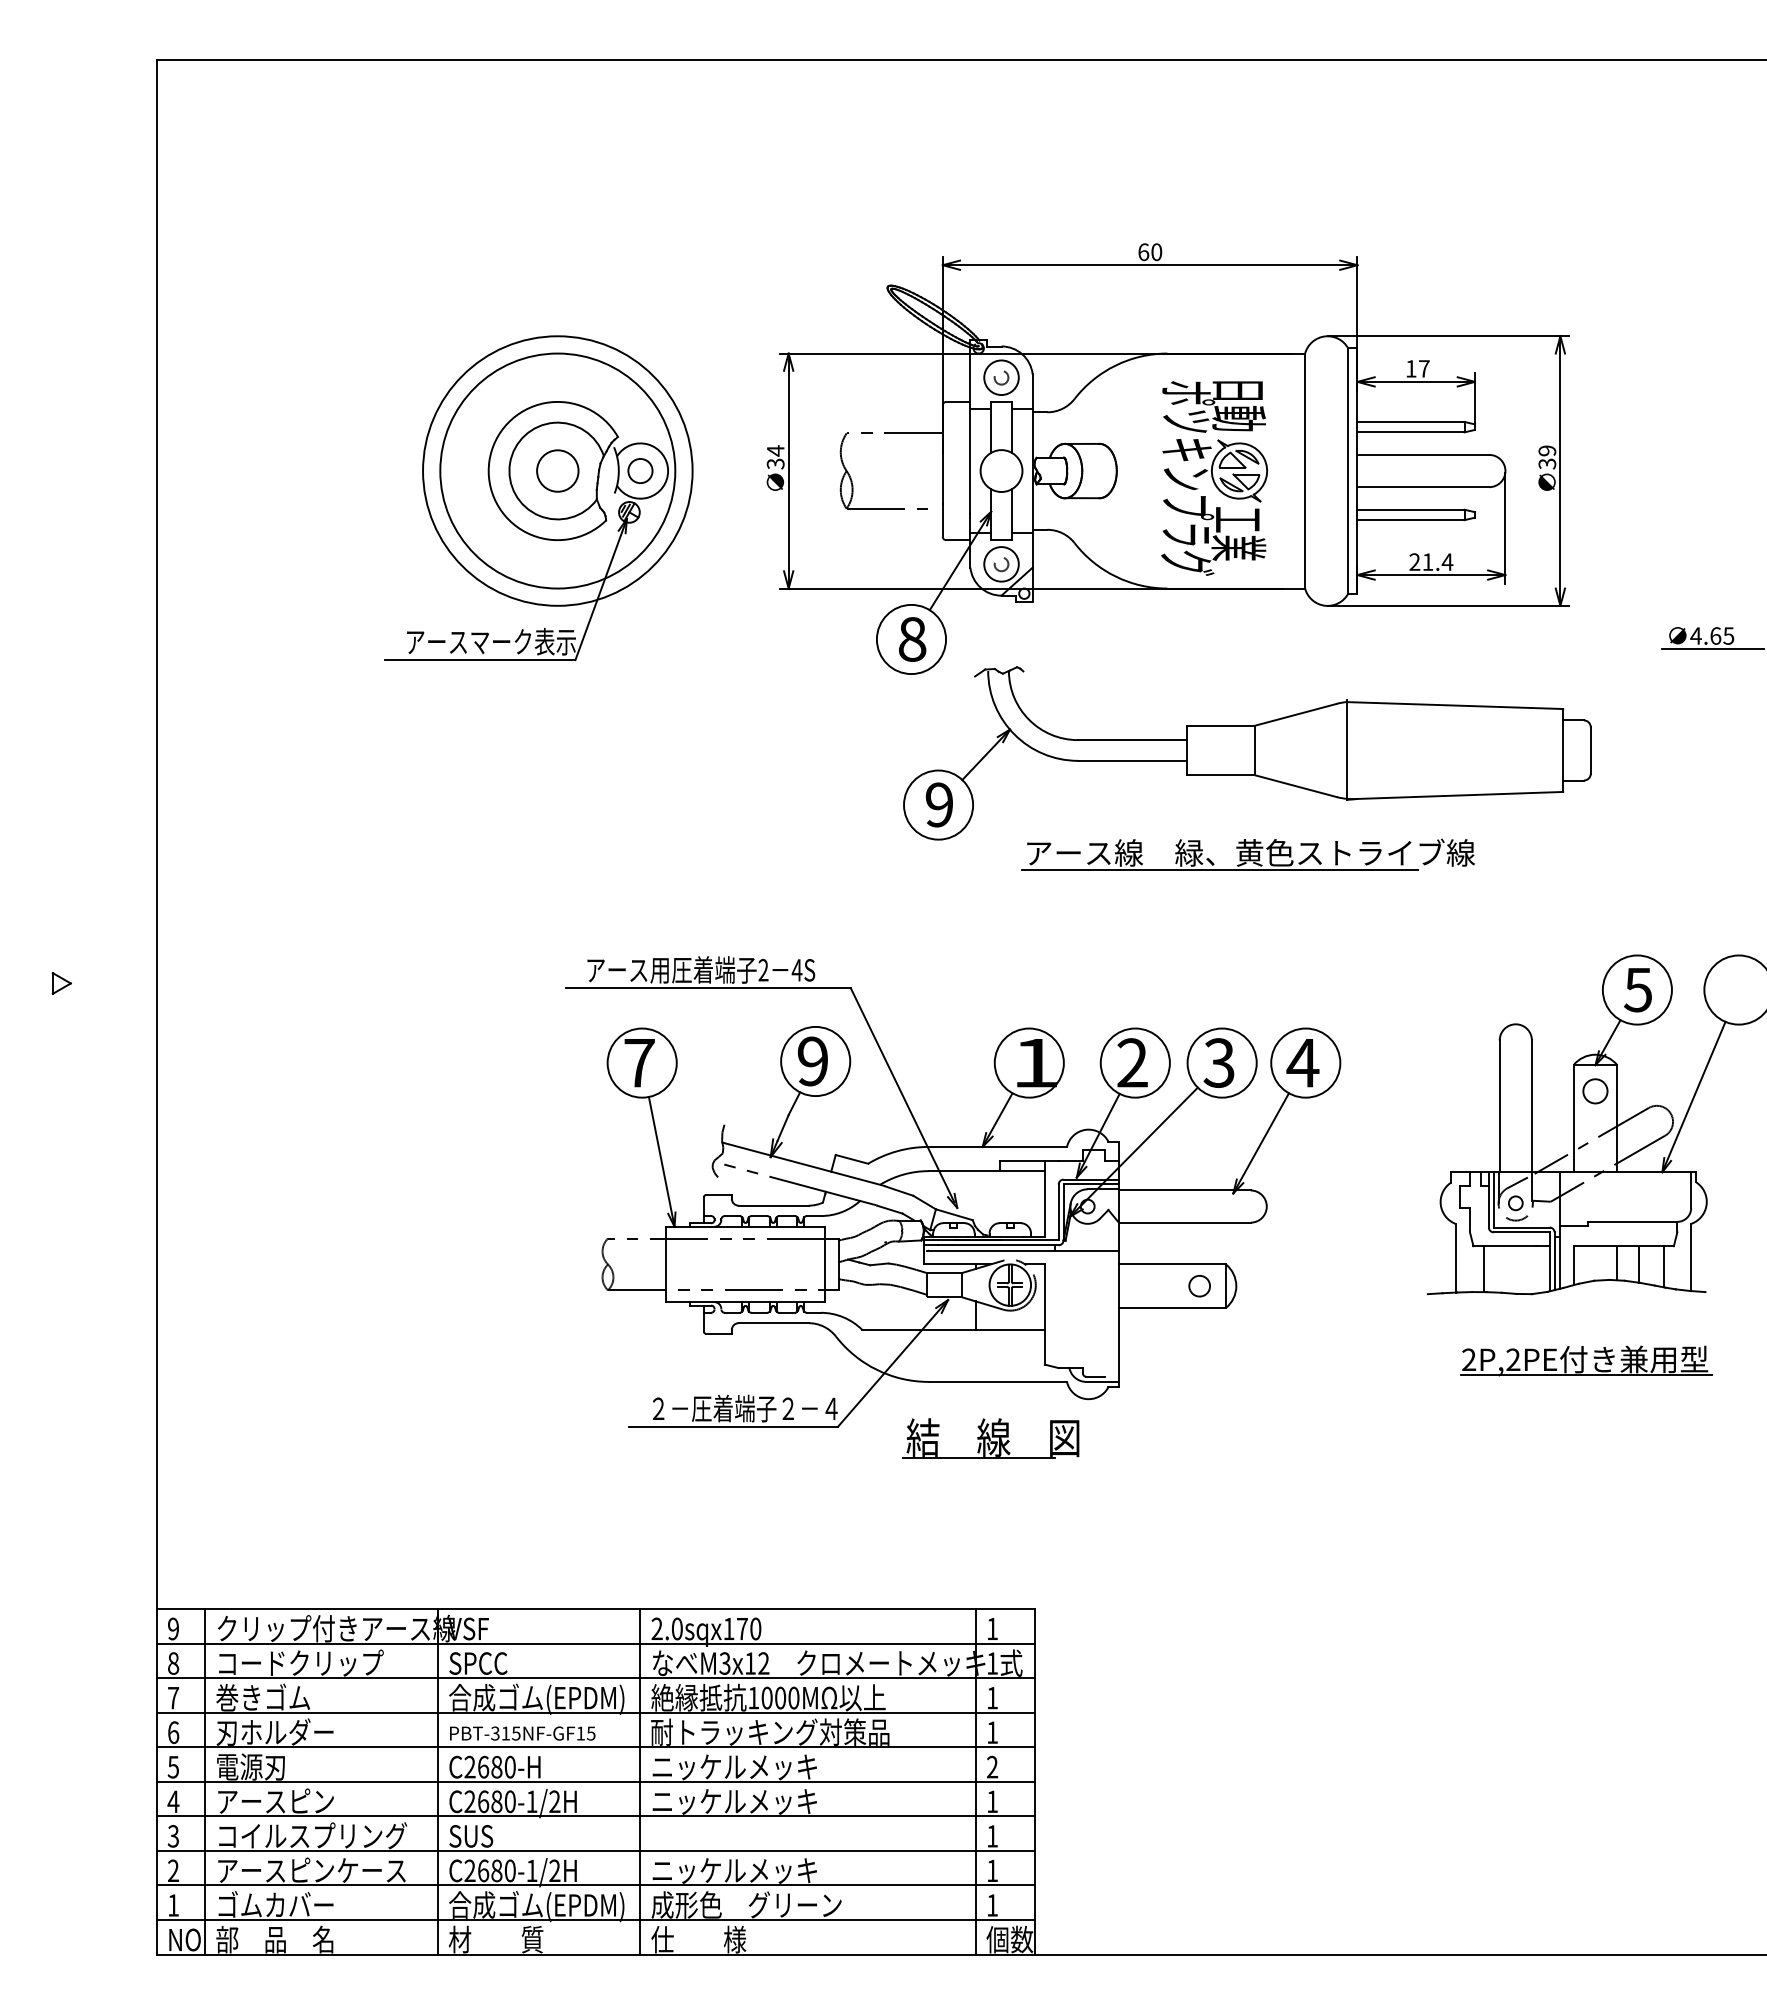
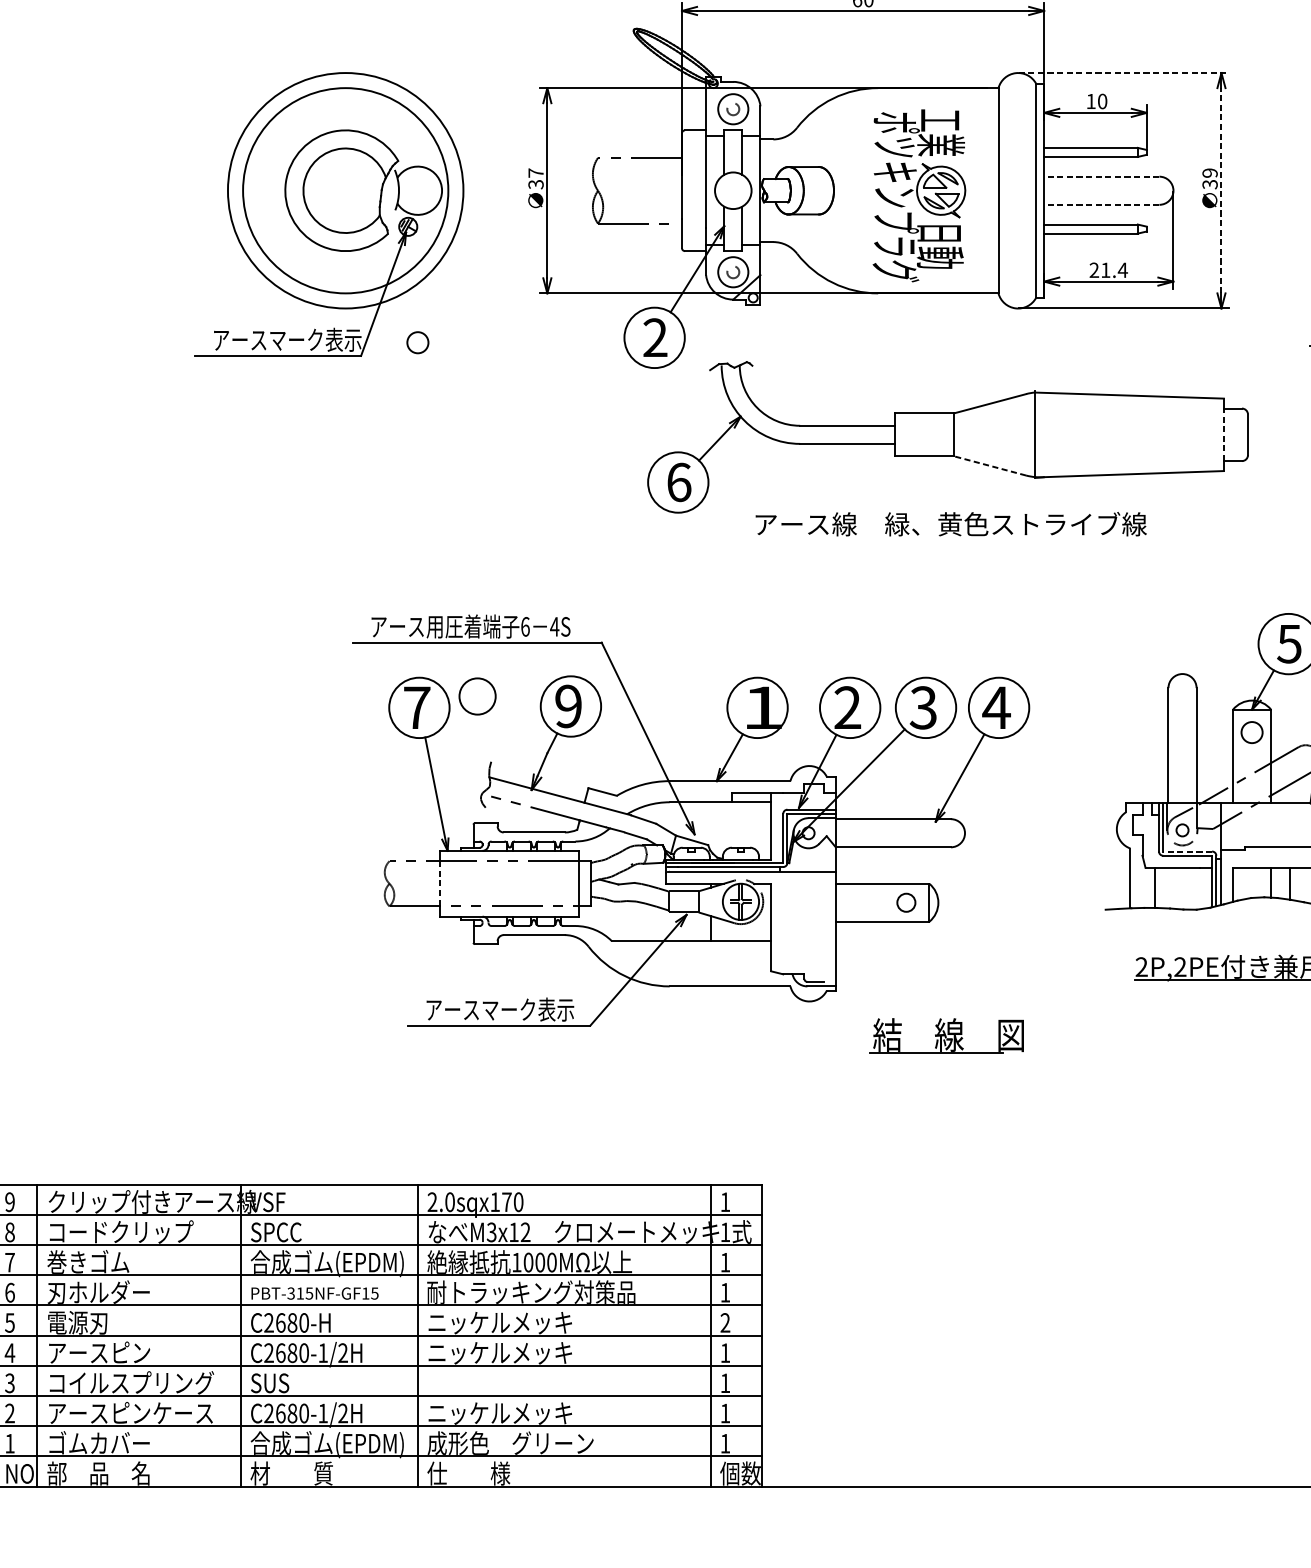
line: (1449, 336) -> (1124, 73), solid -> dashed
text: (1424, 368) -> (1102, 101), 17 -> 10
text: (1239, 404) -> (941, 132), 日動 -> 工業
text: (775, 450) -> (535, 172), 34 -> 37
line: (1423, 455) -> (1101, 177), solid -> dashed
circle: (557, 470) -> (477, 696), moved
circle: (640, 470) -> (417, 342), moved
line: (1560, 470) -> (1221, 190), solid -> dashed
line: (1423, 487) -> (1101, 205), solid -> dashed
text: (1238, 533) -> (940, 245), 工業 -> 日動
text: (912, 639) -> (655, 337), 8 -> 2
line: (1563, 750) -> (1224, 434), solid -> dashed
line: (1295, 785) -> (990, 465), solid -> dashed
text: (939, 804) -> (679, 482), 9 -> 6
line: (1219, 870) -> (923, 539), removed
text: (763, 970) -> (525, 627), 2 -> 6
line: (1521, 1227) -> (1187, 851), solid -> dashed
line: (666, 1264) -> (440, 883), solid -> dashed
text: (743, 1408) -> (507, 1009), ２－圧着端子２－４ -> アースマーク表示
part: (990, 1438) -> (946, 1035), moved

